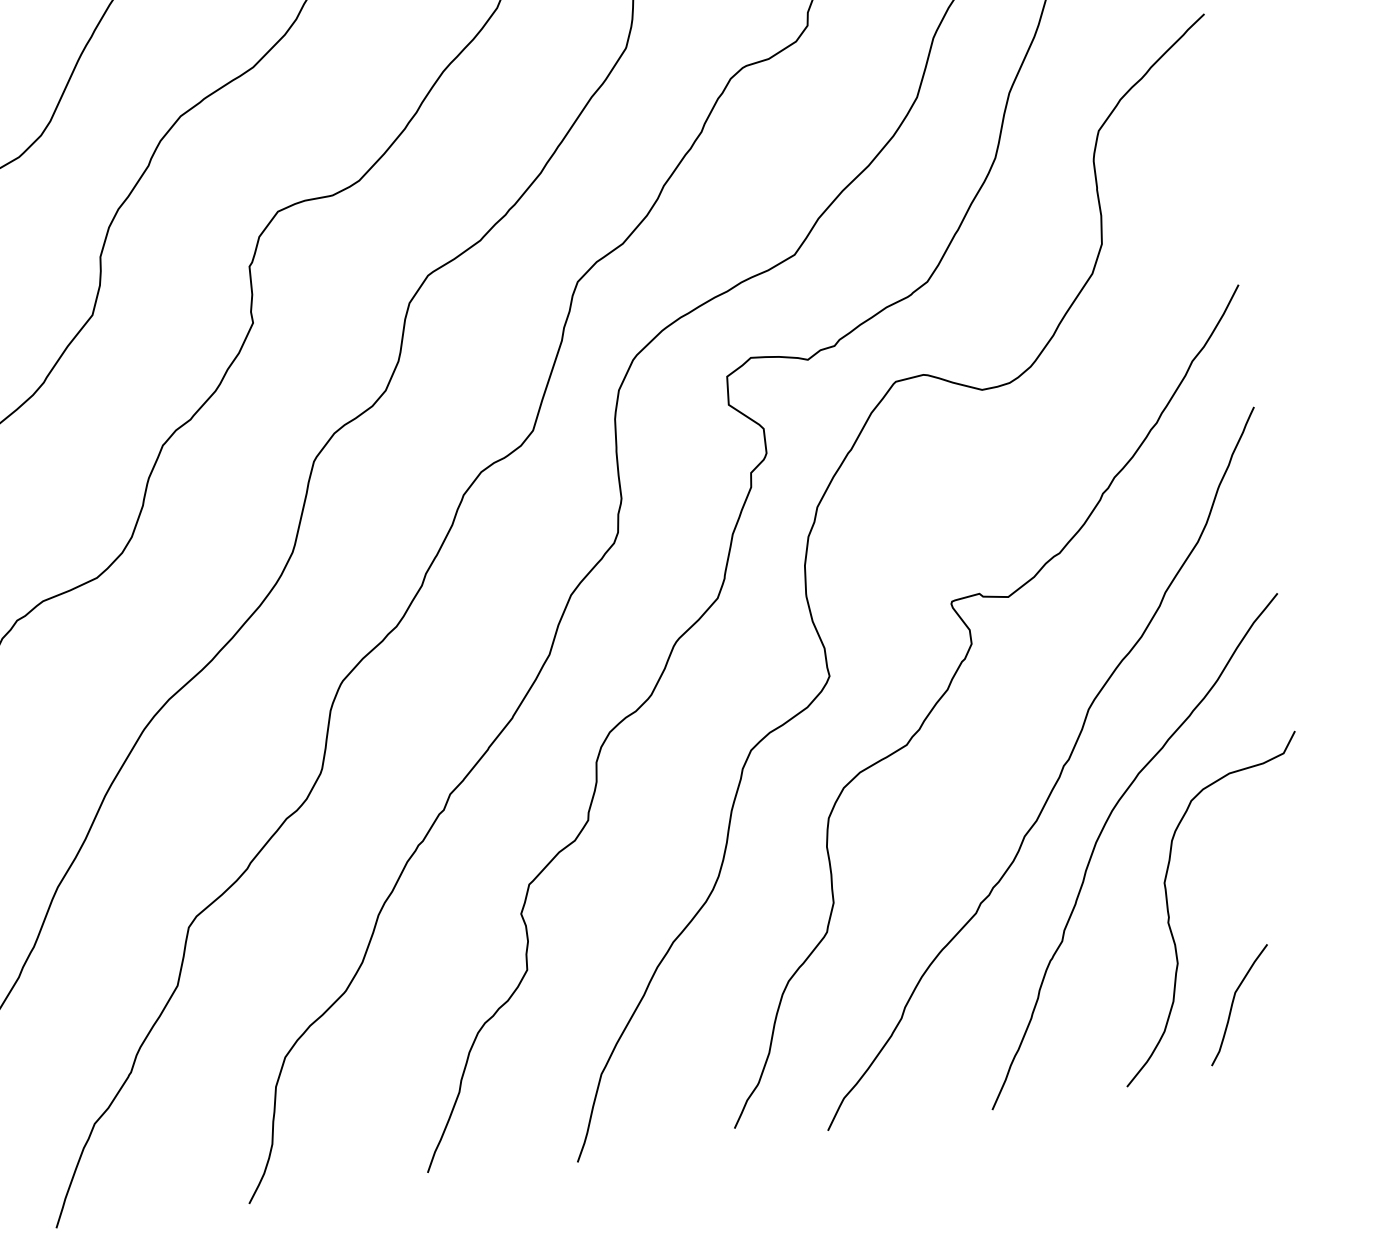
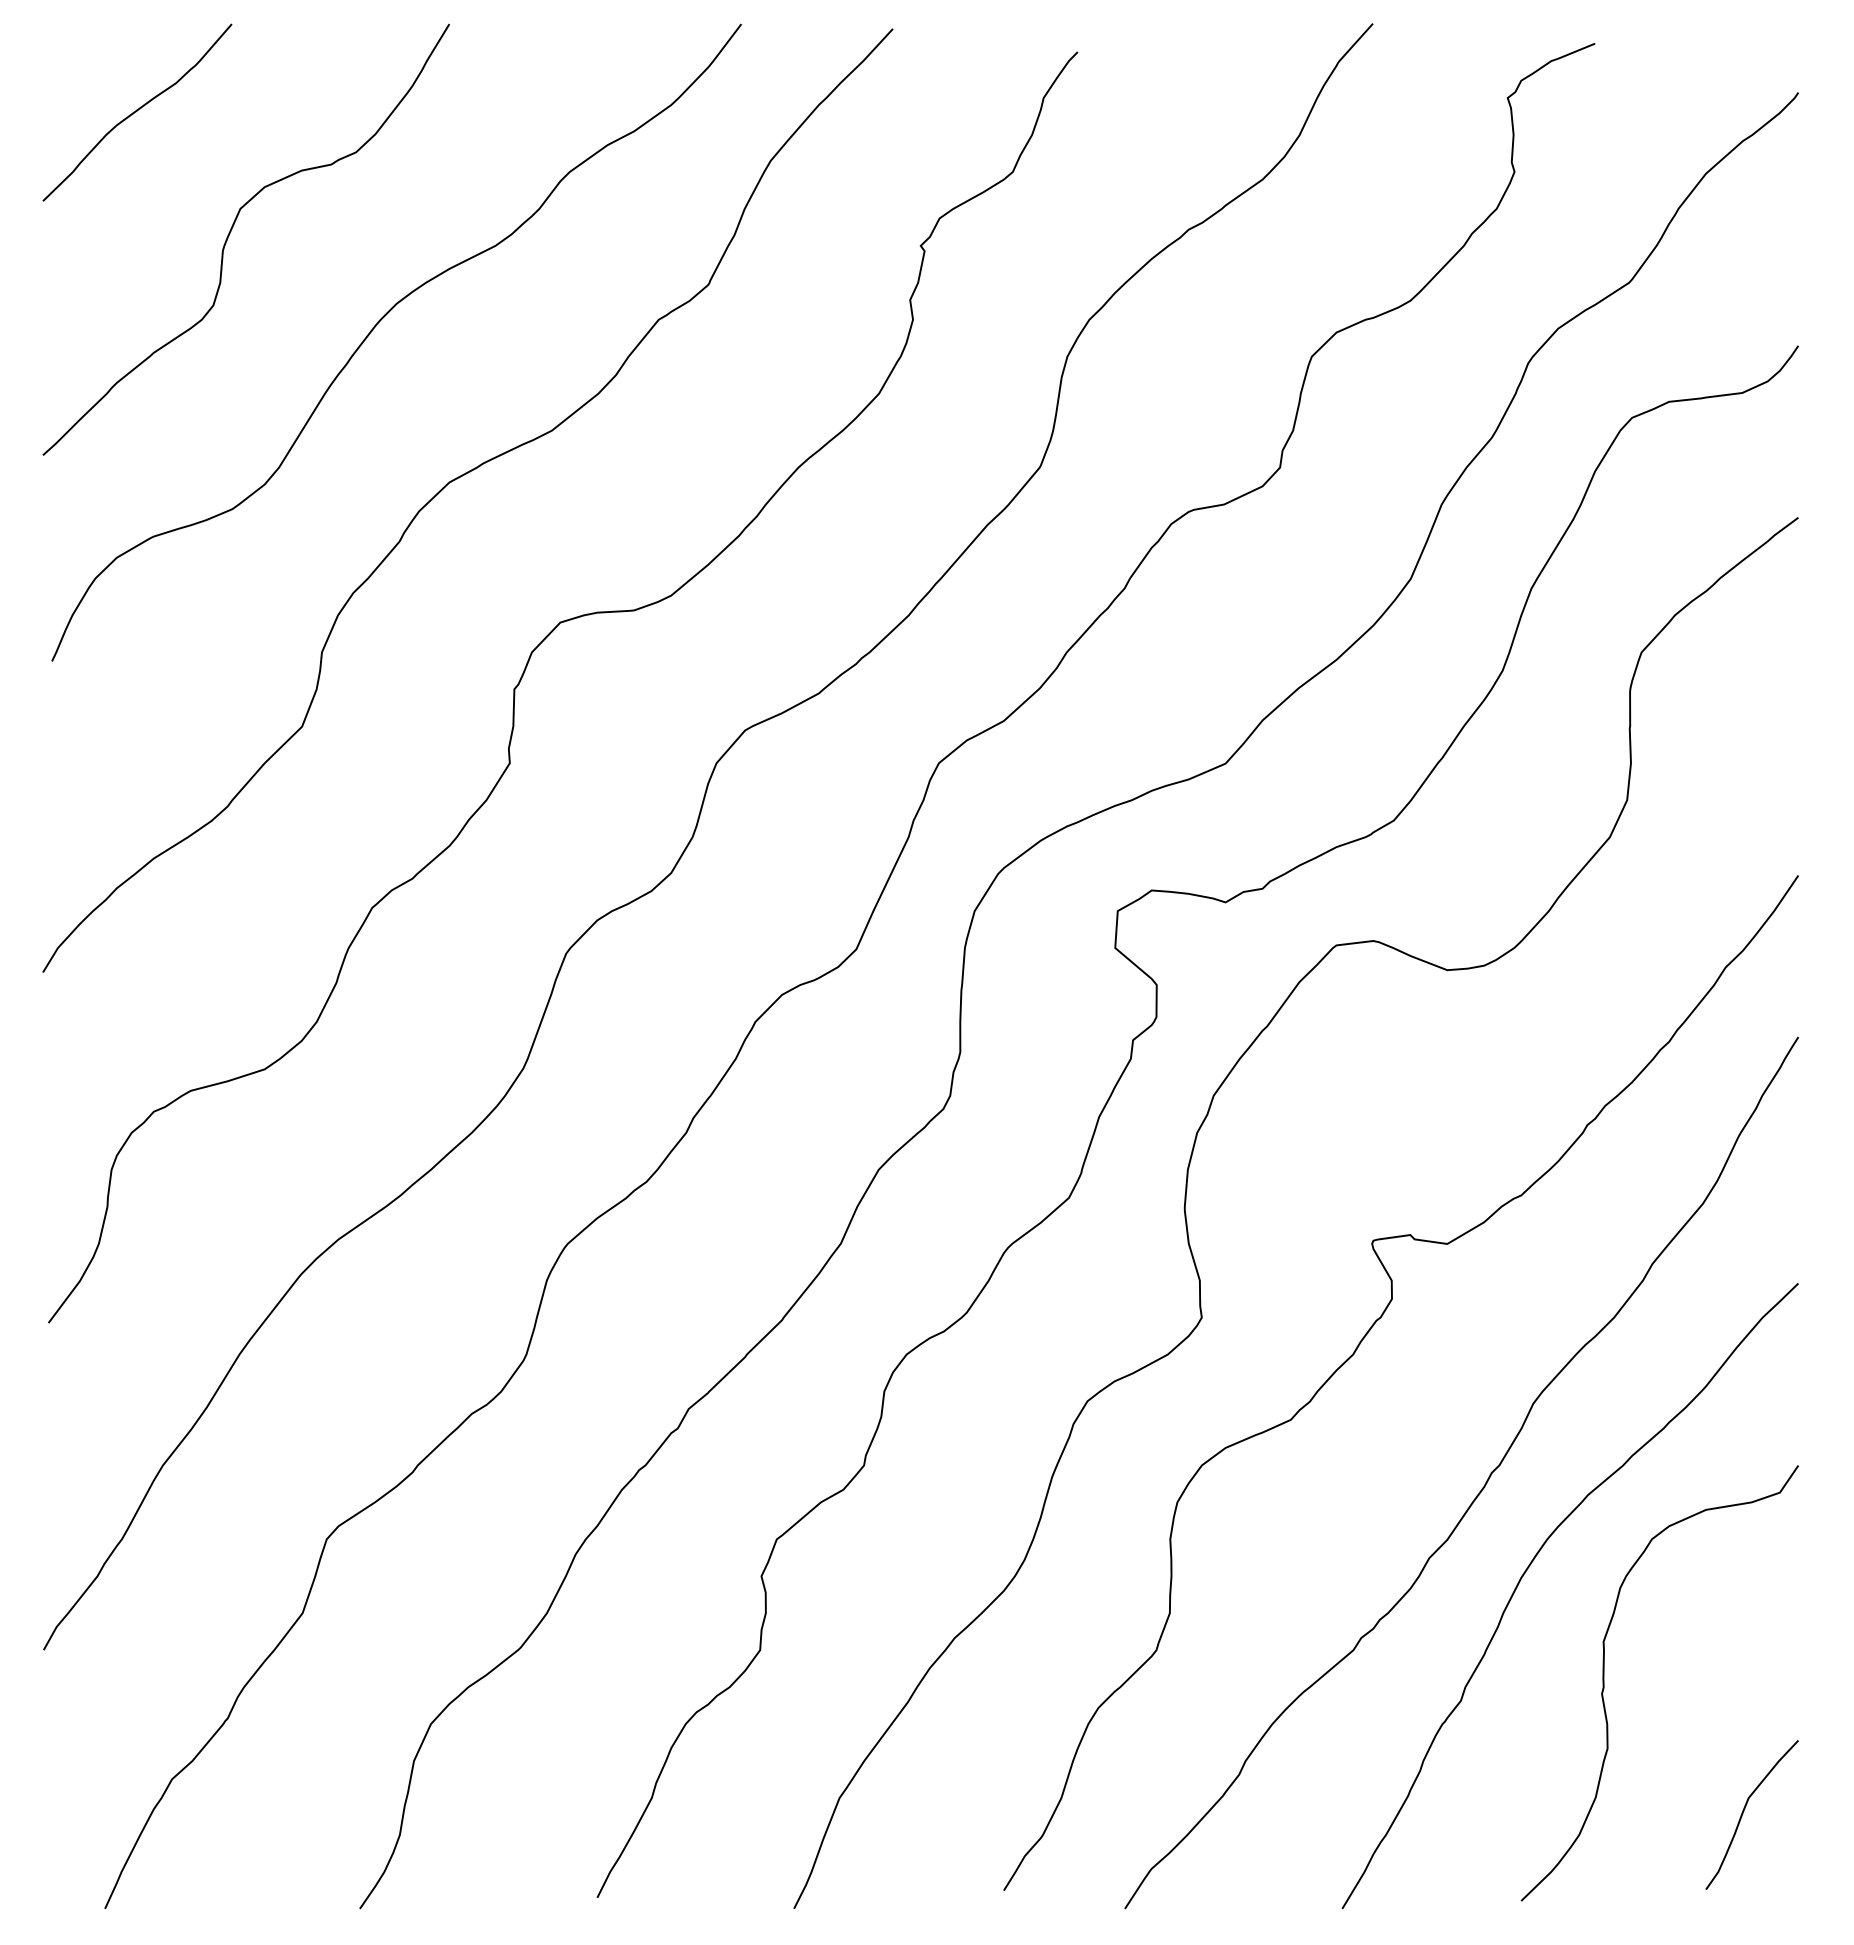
curve: (1233, 1003) -> (1744, 1811), moved

